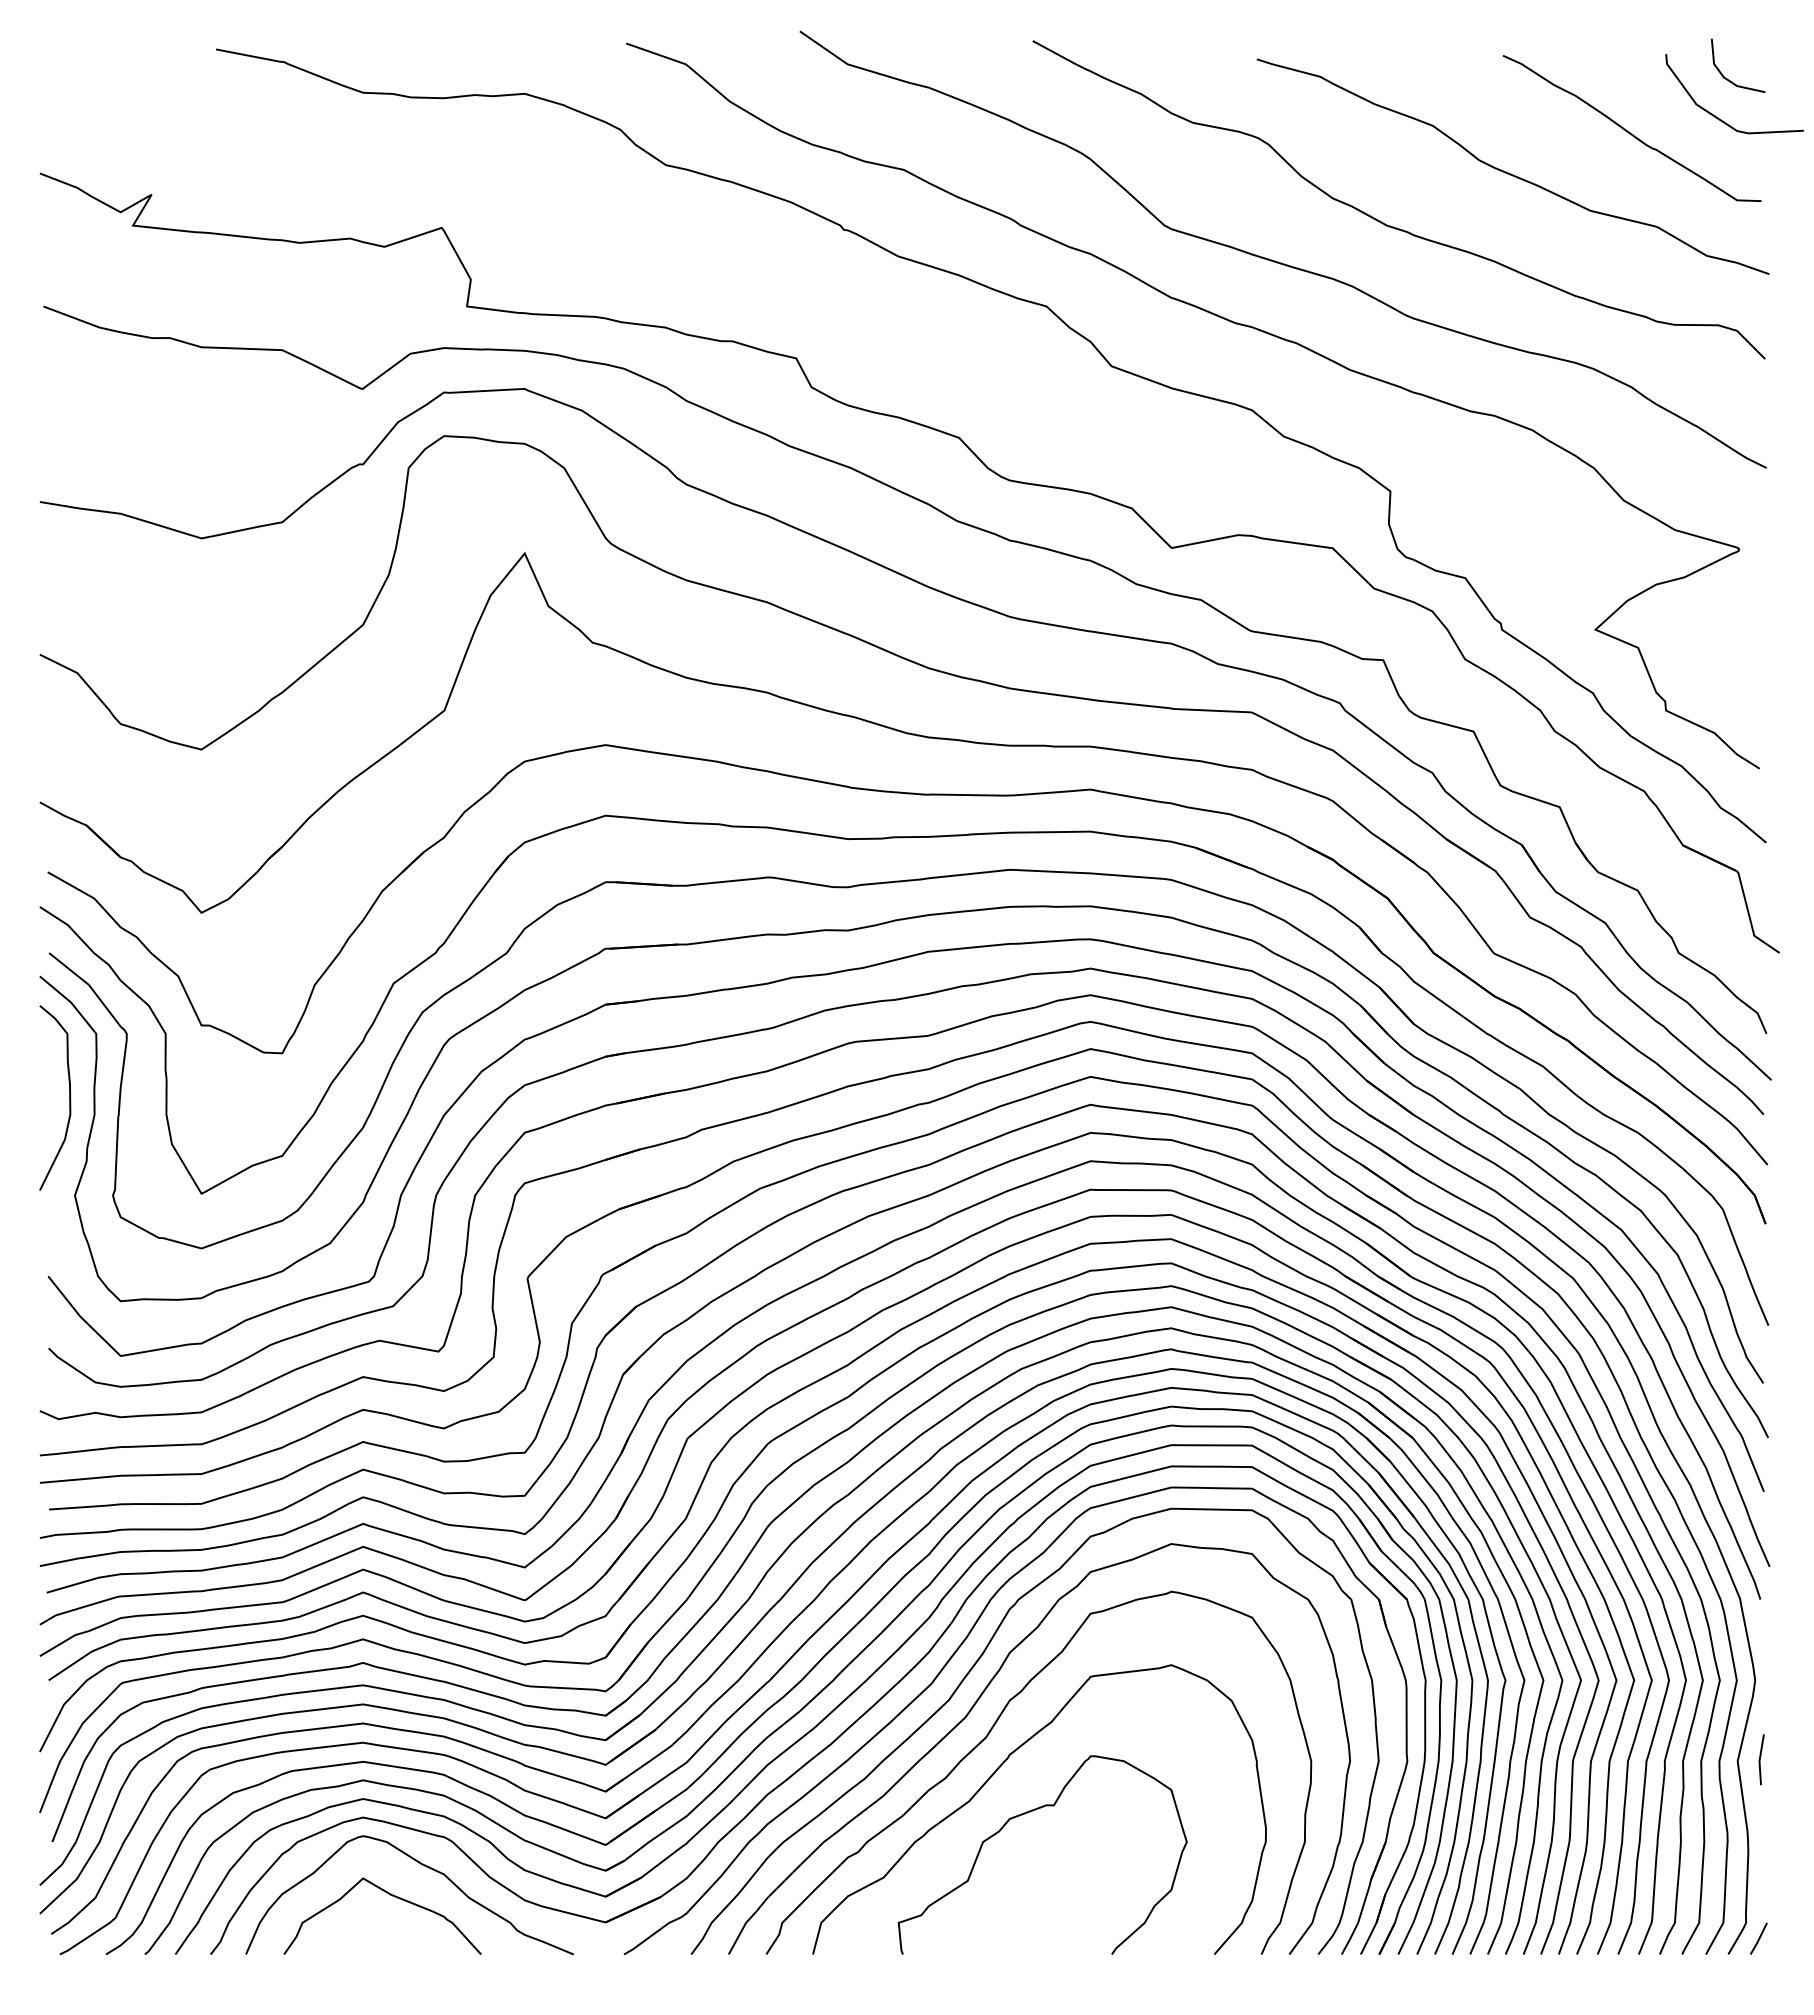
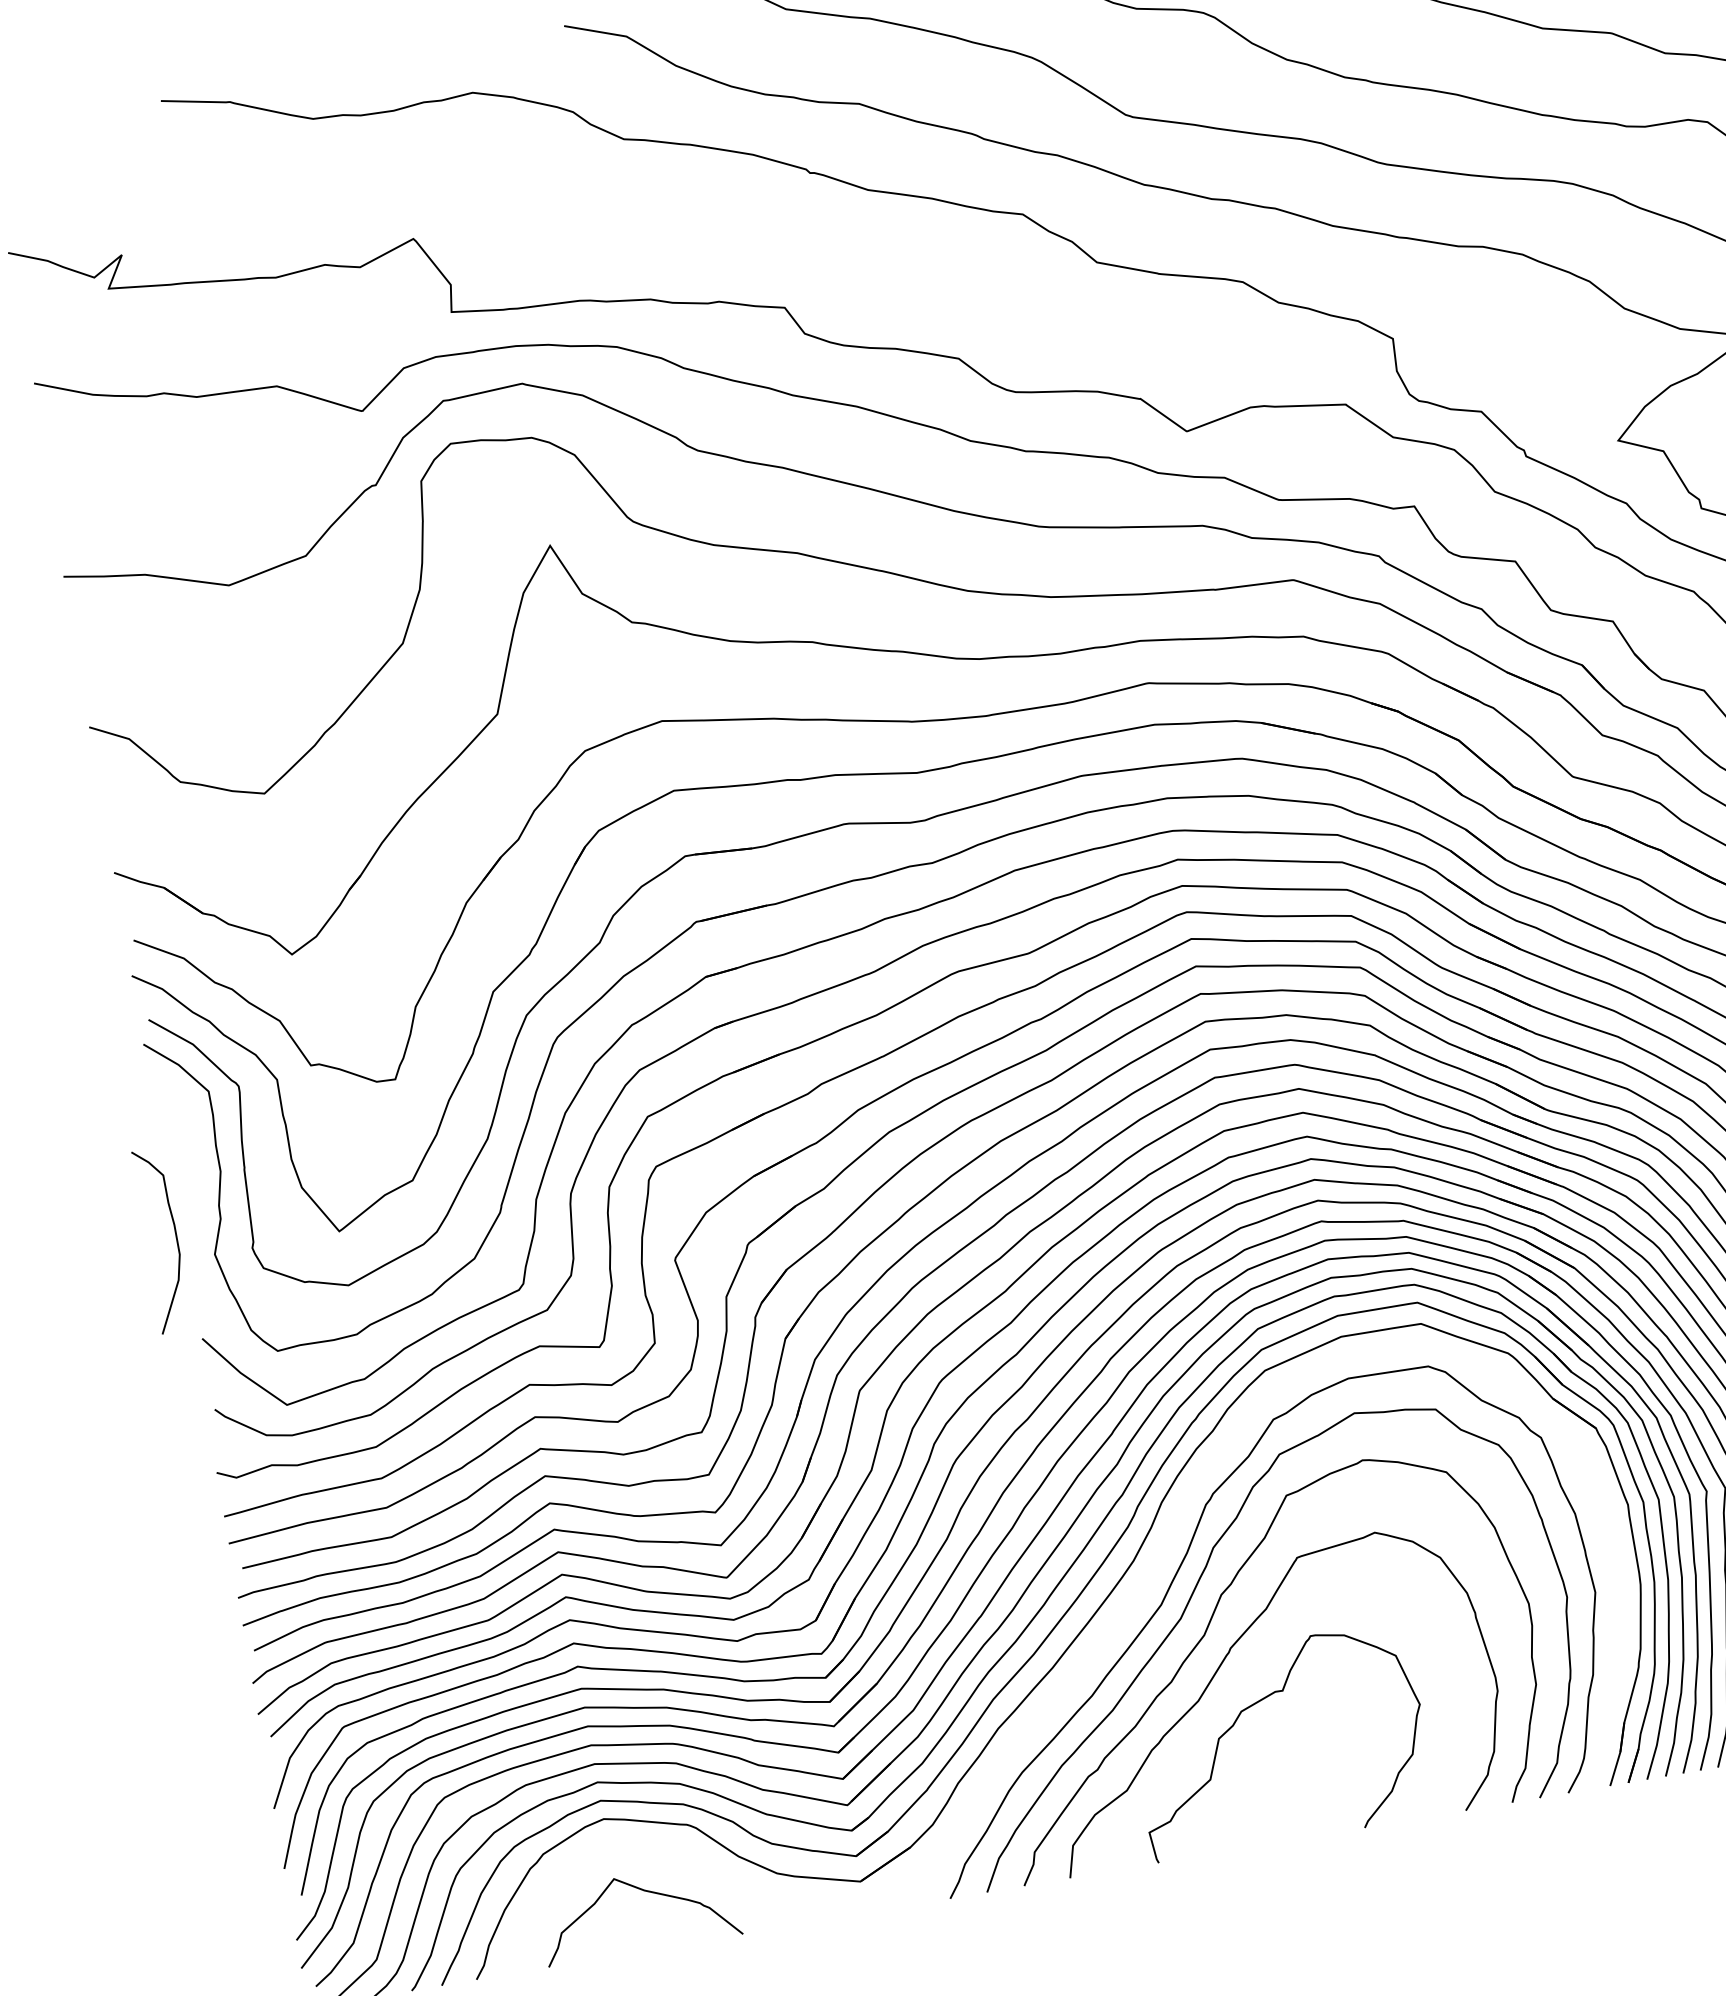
curve: (69, 1097) -> (176, 1237), moved
part: (944, 1668) -> (1151, 1574), removed
curve: (424, 1866) -> (672, 1856), removed

